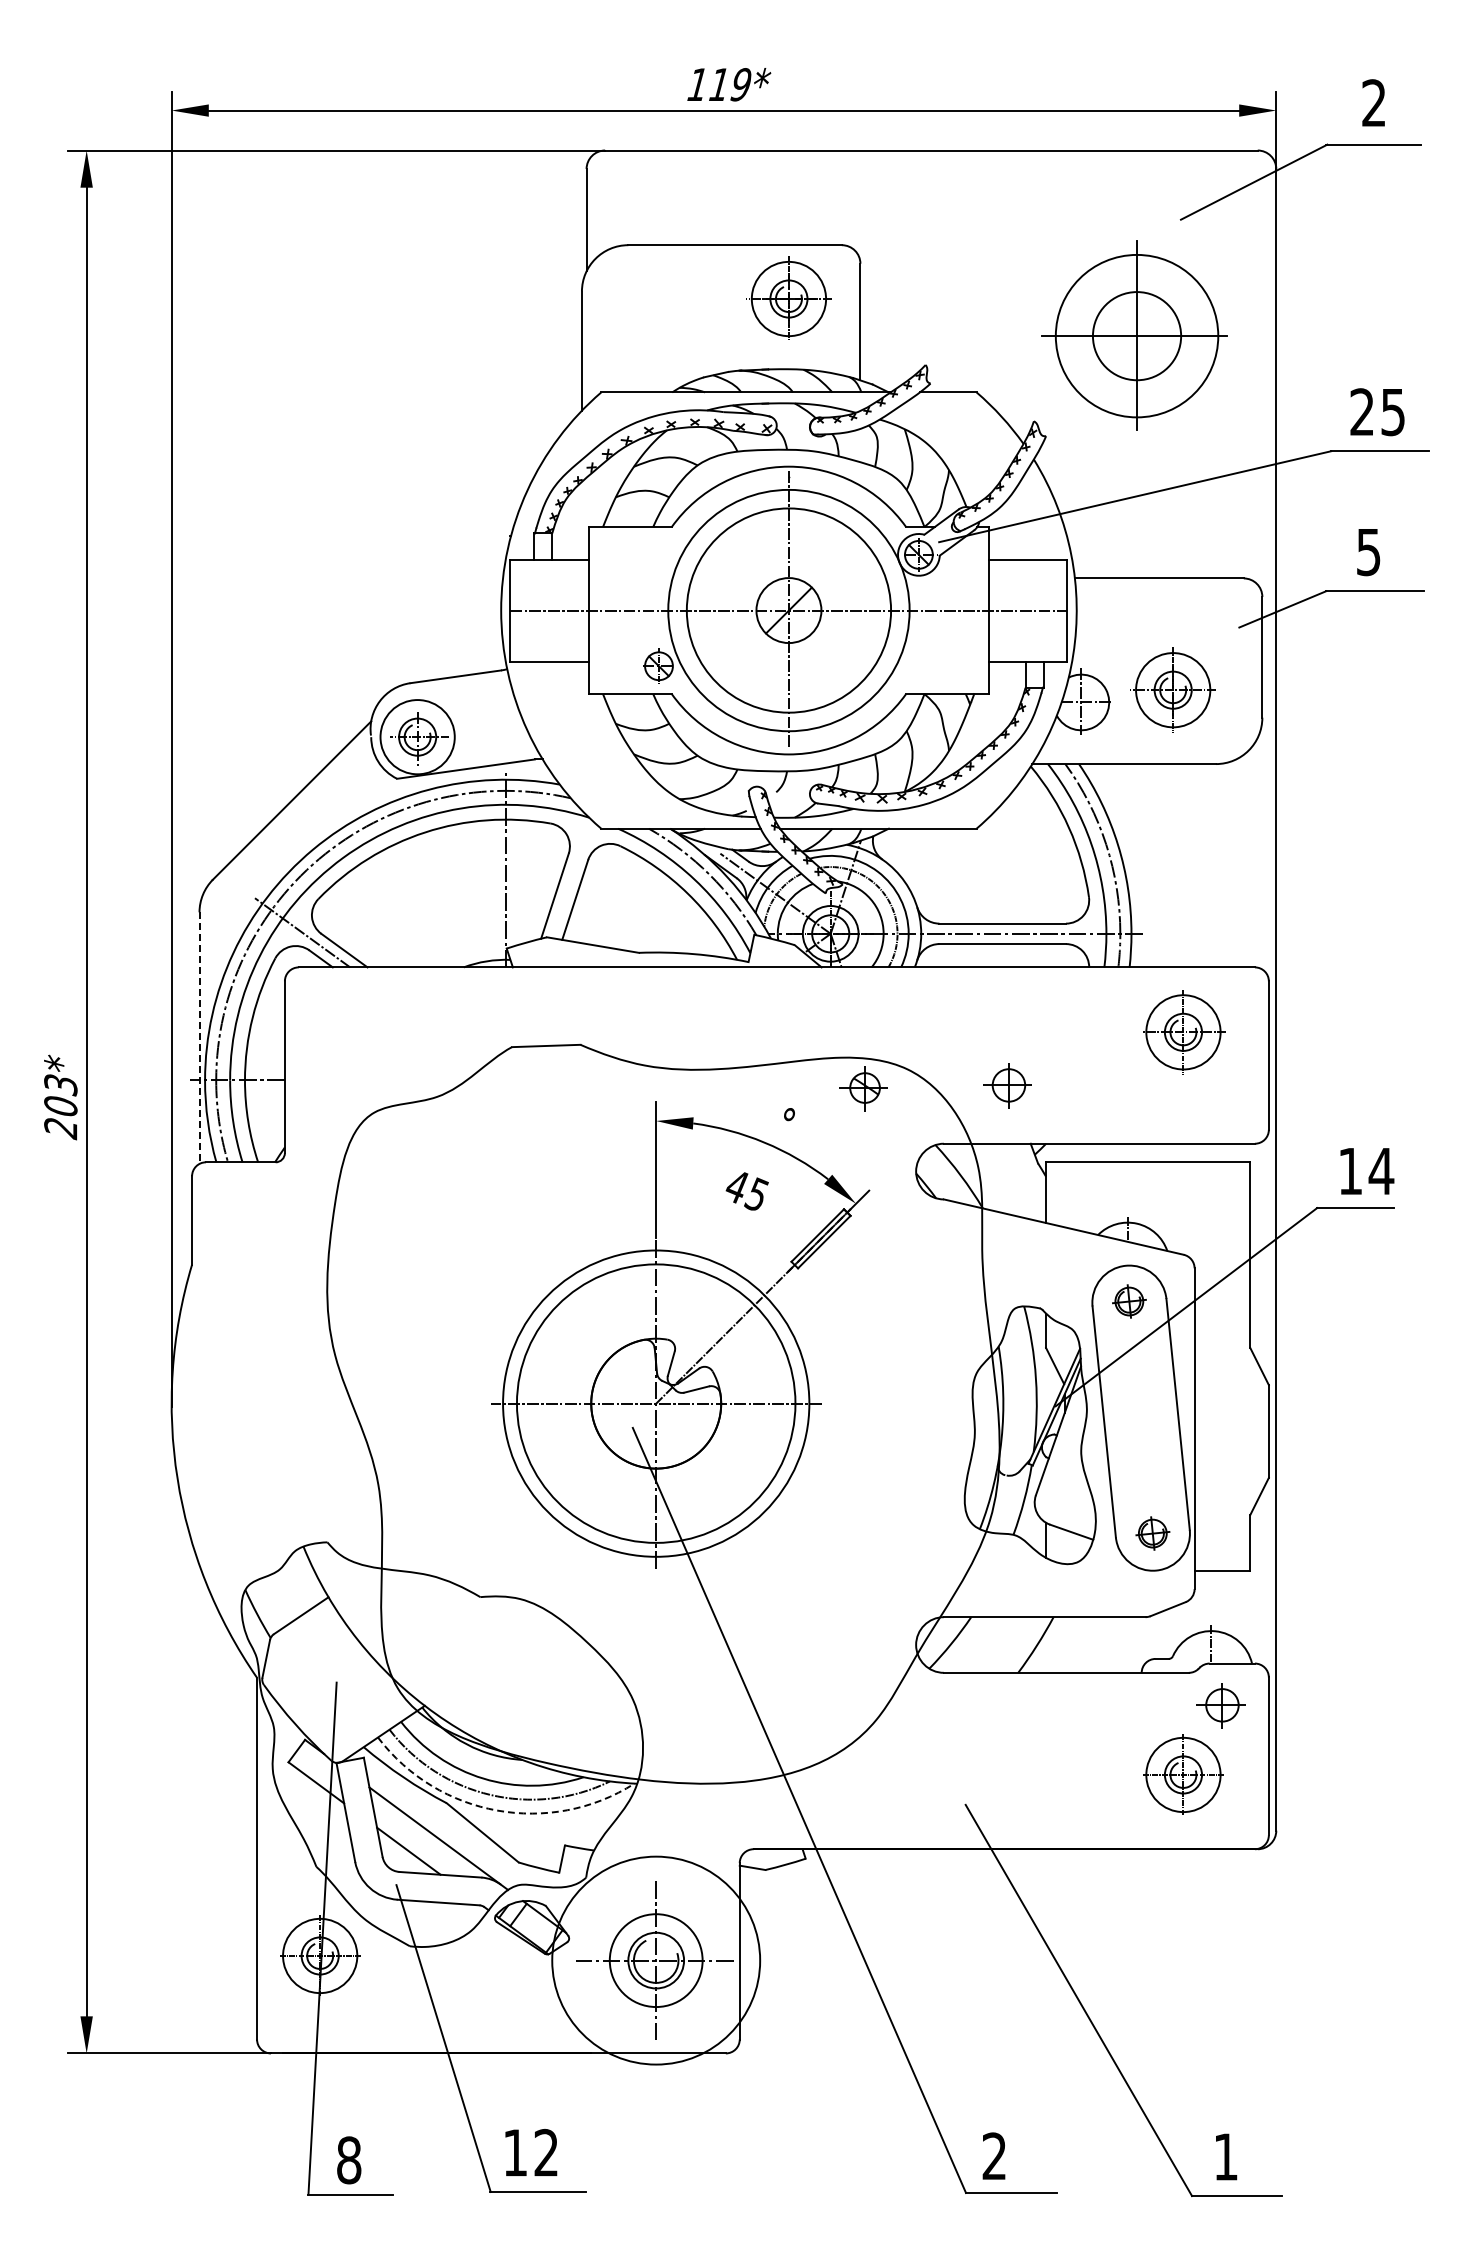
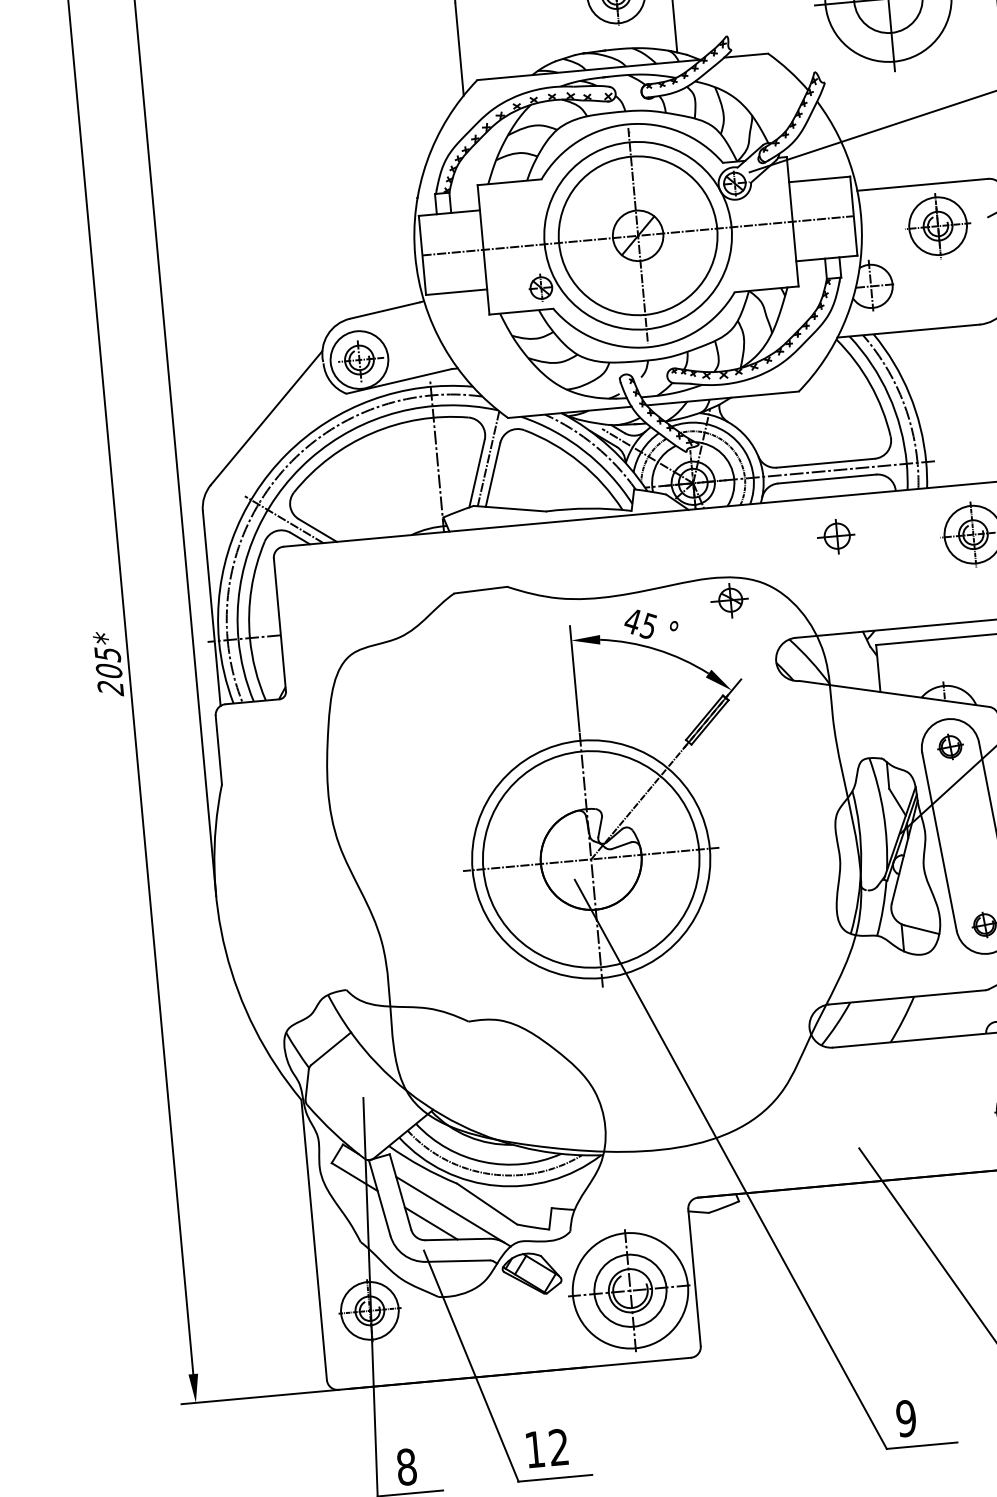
part: (1172, 689) -> (937, 225), moved
line: (571, 878) -> (488, 458), added
line: (199, 1038) -> (211, 608), dashed -> solid
text: (60, 1085) -> (107, 655), 203* -> 205*
part: (1007, 1085) -> (836, 536), moved
text: (746, 1191) -> (640, 624), moved
arc: (497, 1810) -> (496, 1185), dashed -> solid
circle: (655, 1960) -> (629, 1290), size x0.71
text: (994, 2156) -> (906, 1418), 2 -> 9

